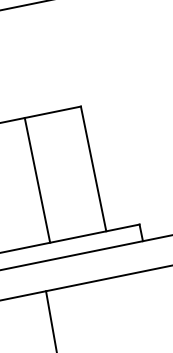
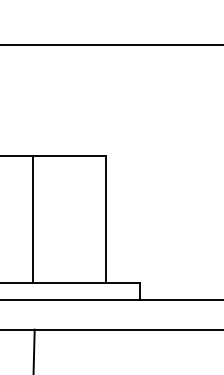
line: (37, 179) -> (33, 218), moved

